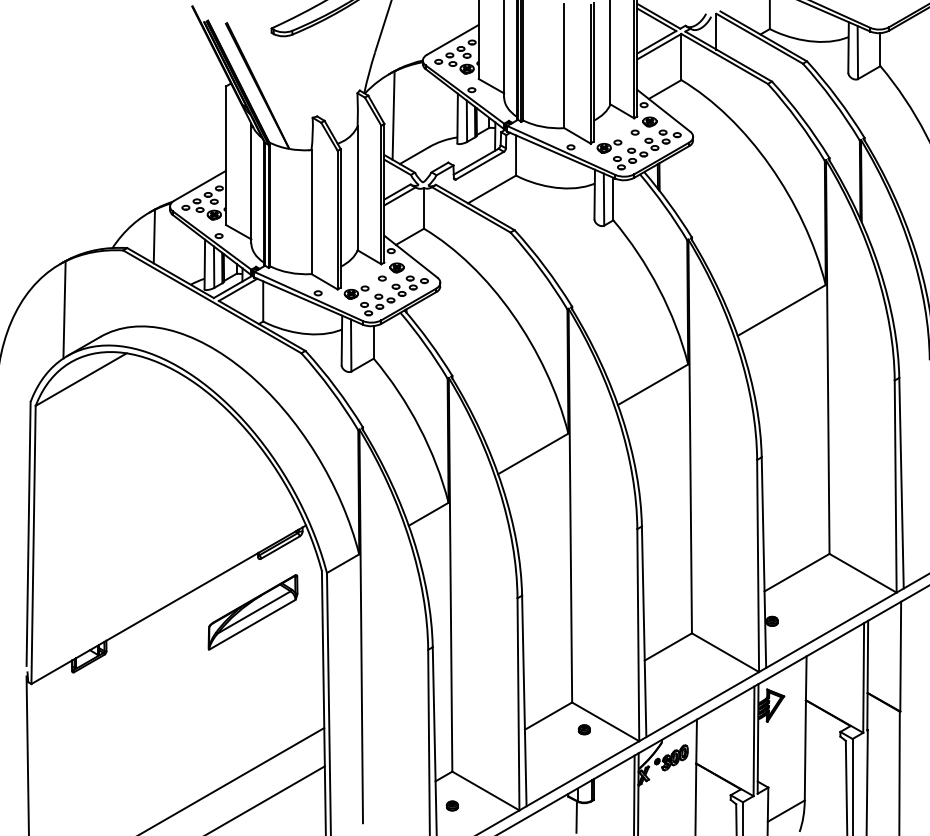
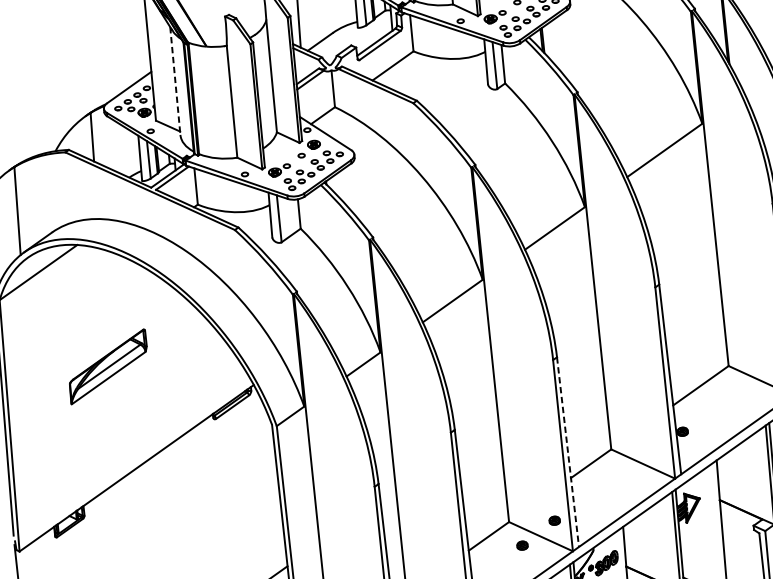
line: (251, 183) -> (175, 81), solid -> dashed
part: (252, 612) -> (107, 366), moved
line: (644, 632) -> (568, 452), solid -> dashed
part: (621, 705) -> (553, 520), added

